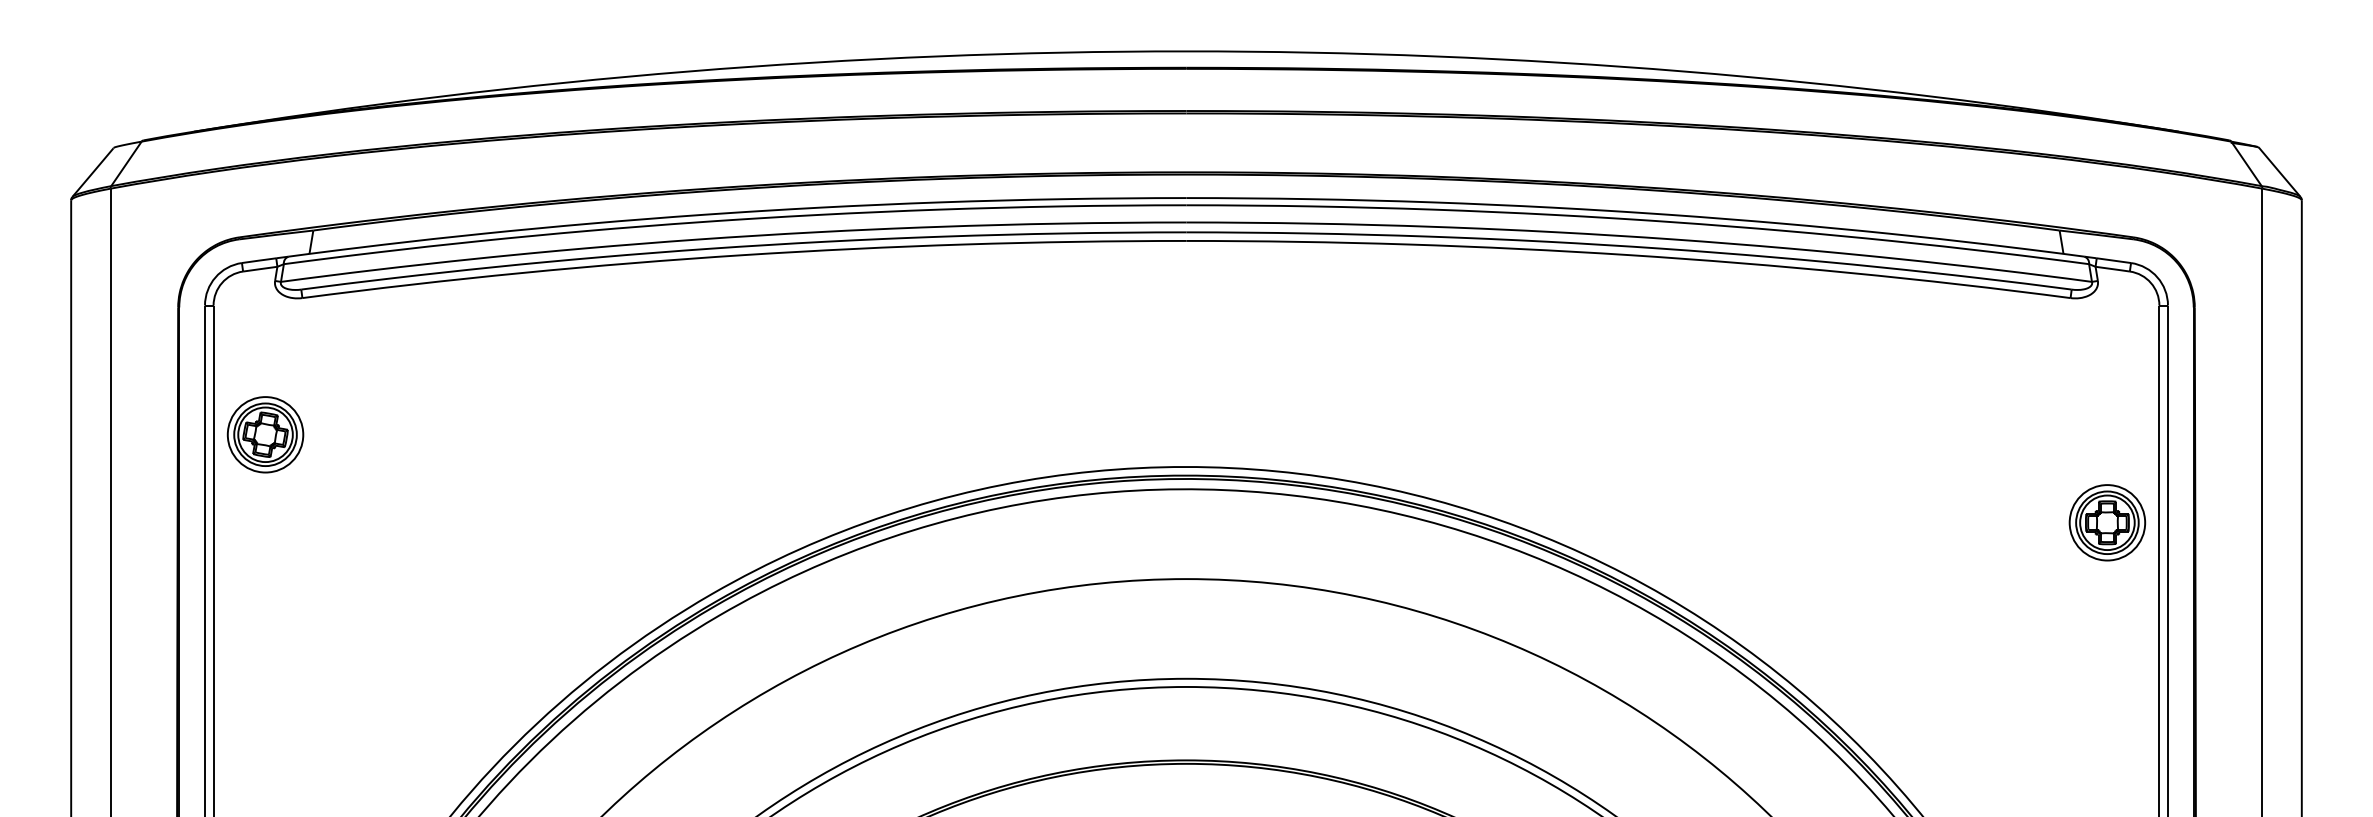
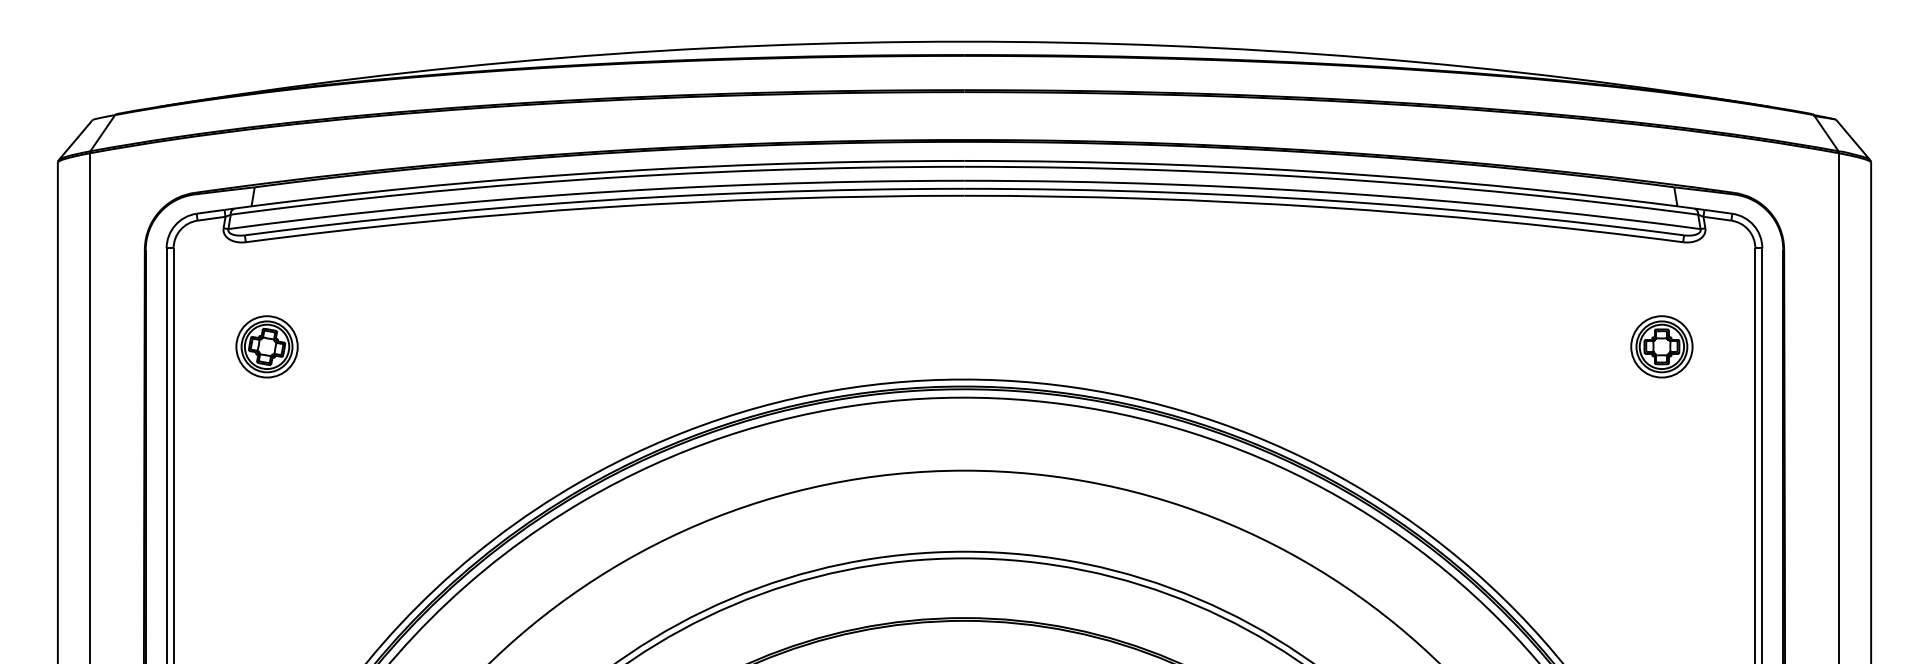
part: (265, 434) -> (267, 346), moved
part: (2107, 522) -> (1661, 346), moved

